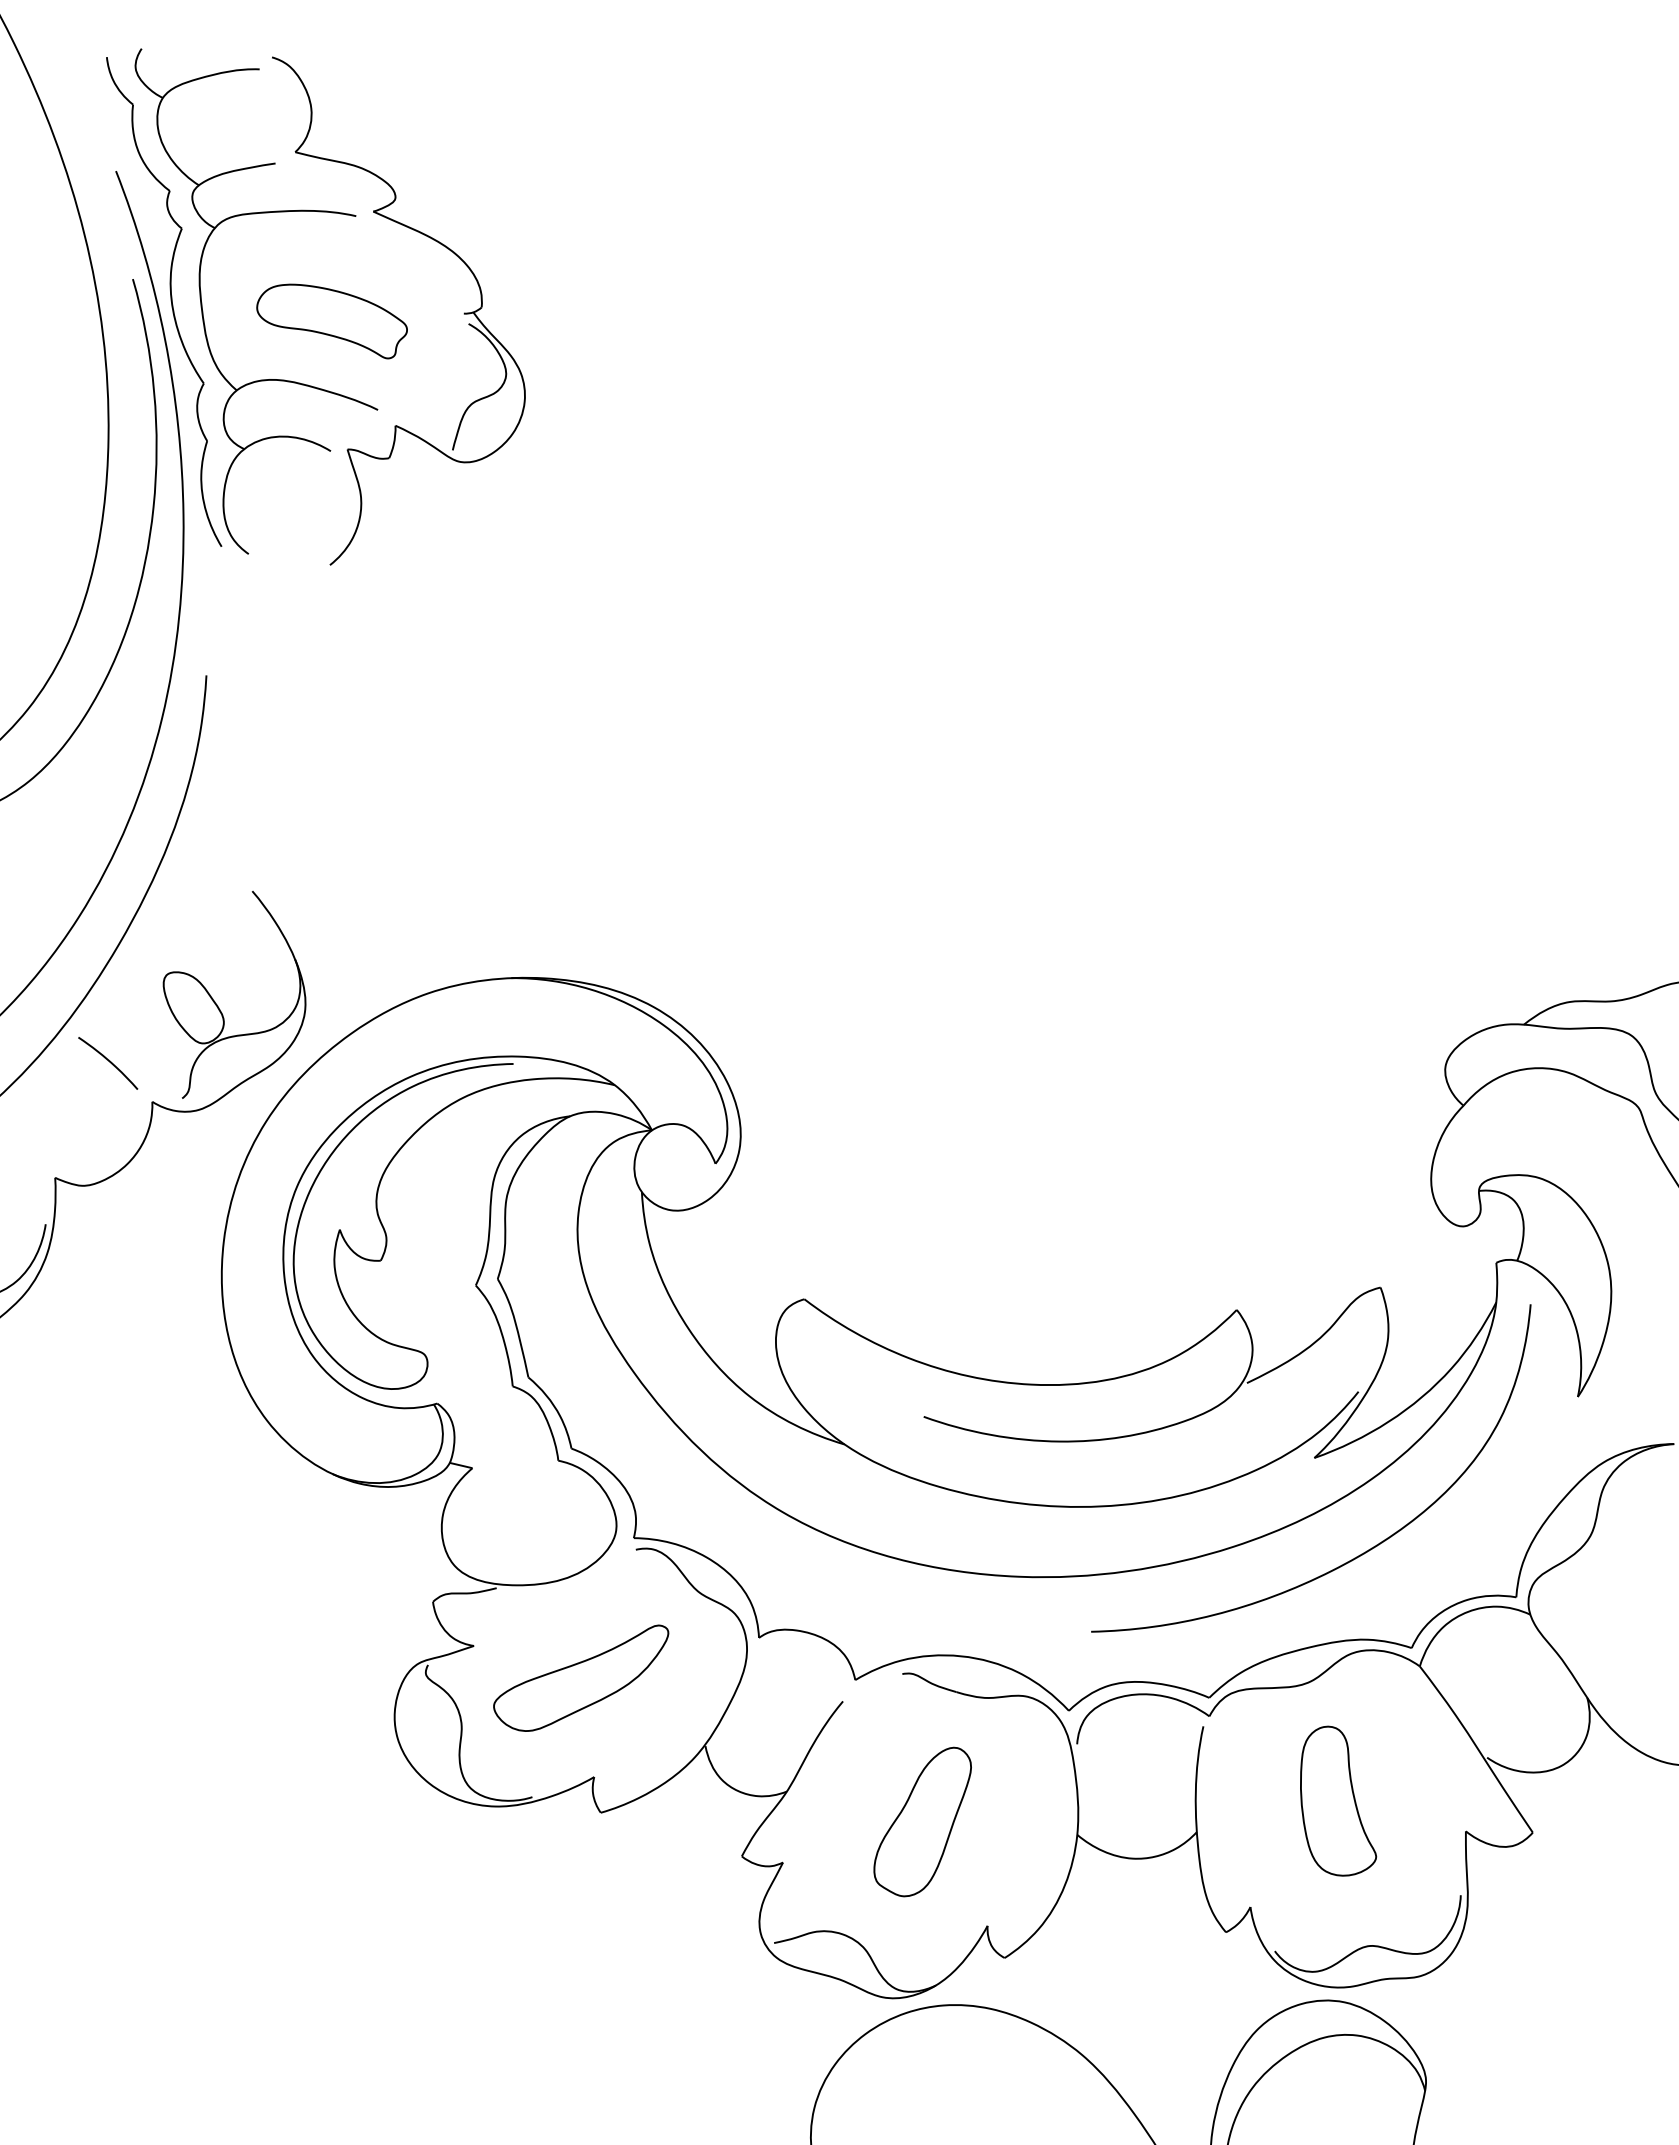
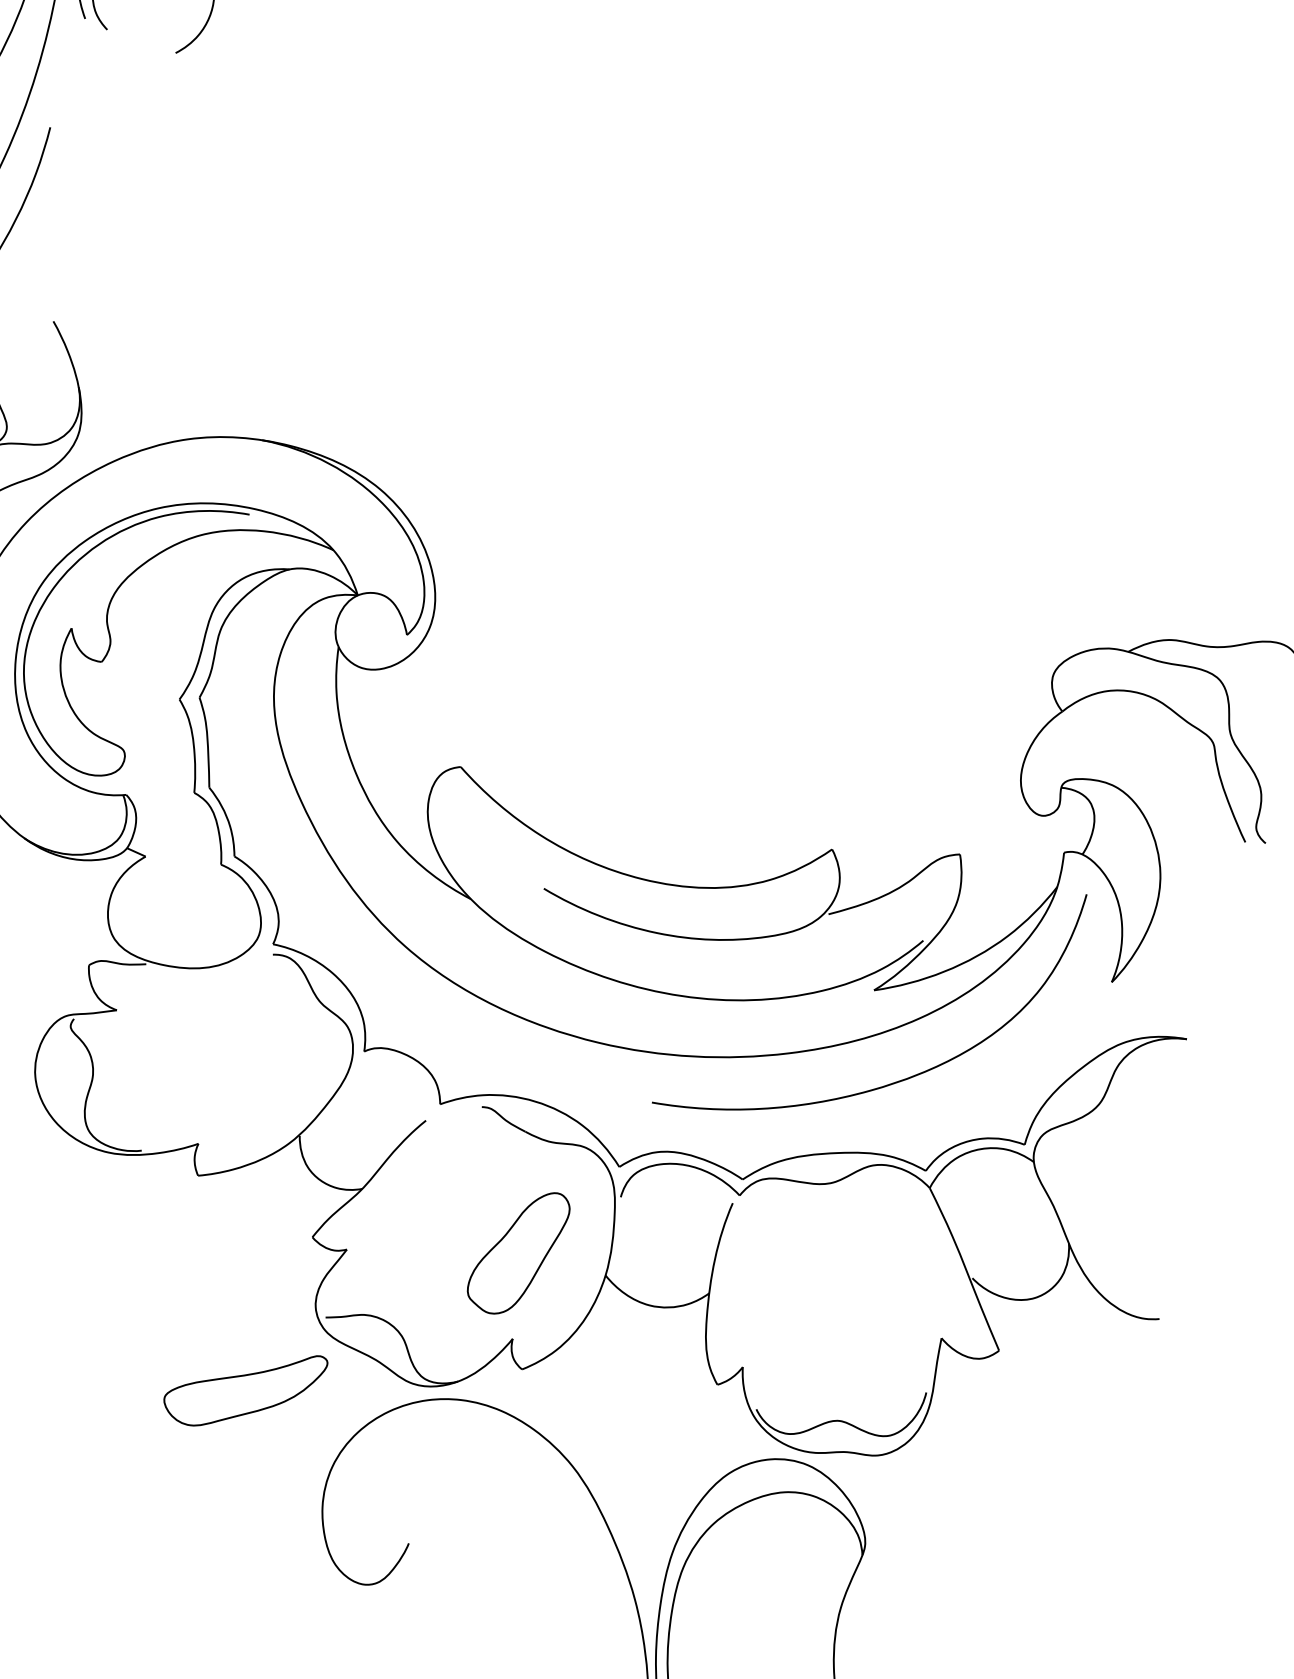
part: (581, 1677) -> (244, 1388), moved
part: (1338, 1800) -> (836, 1290), removed
part: (922, 1821) -> (518, 1251), moved

